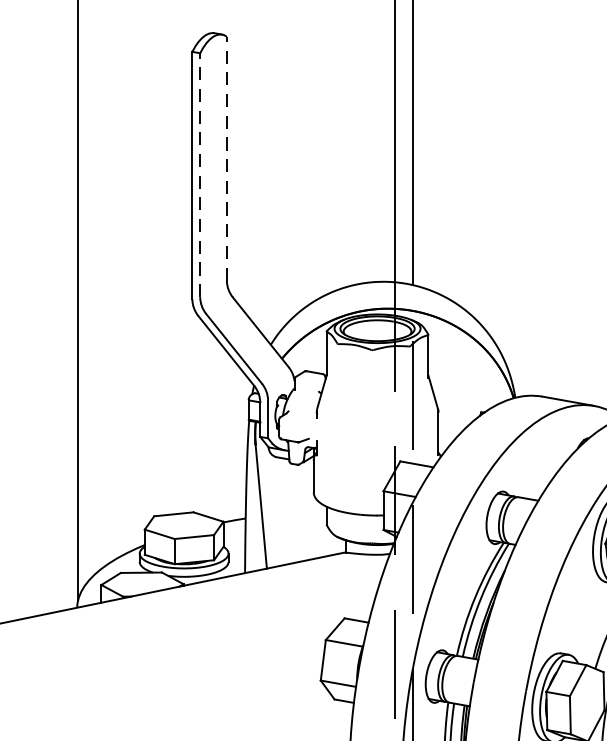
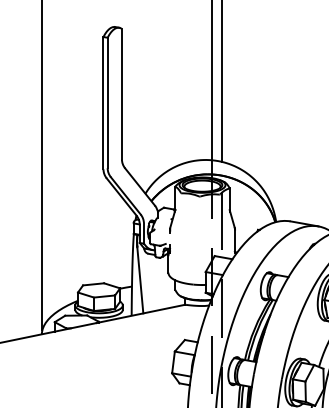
line: (226, 157) -> (121, 93), dashed -> solid
line: (199, 174) -> (107, 102), dashed -> solid

